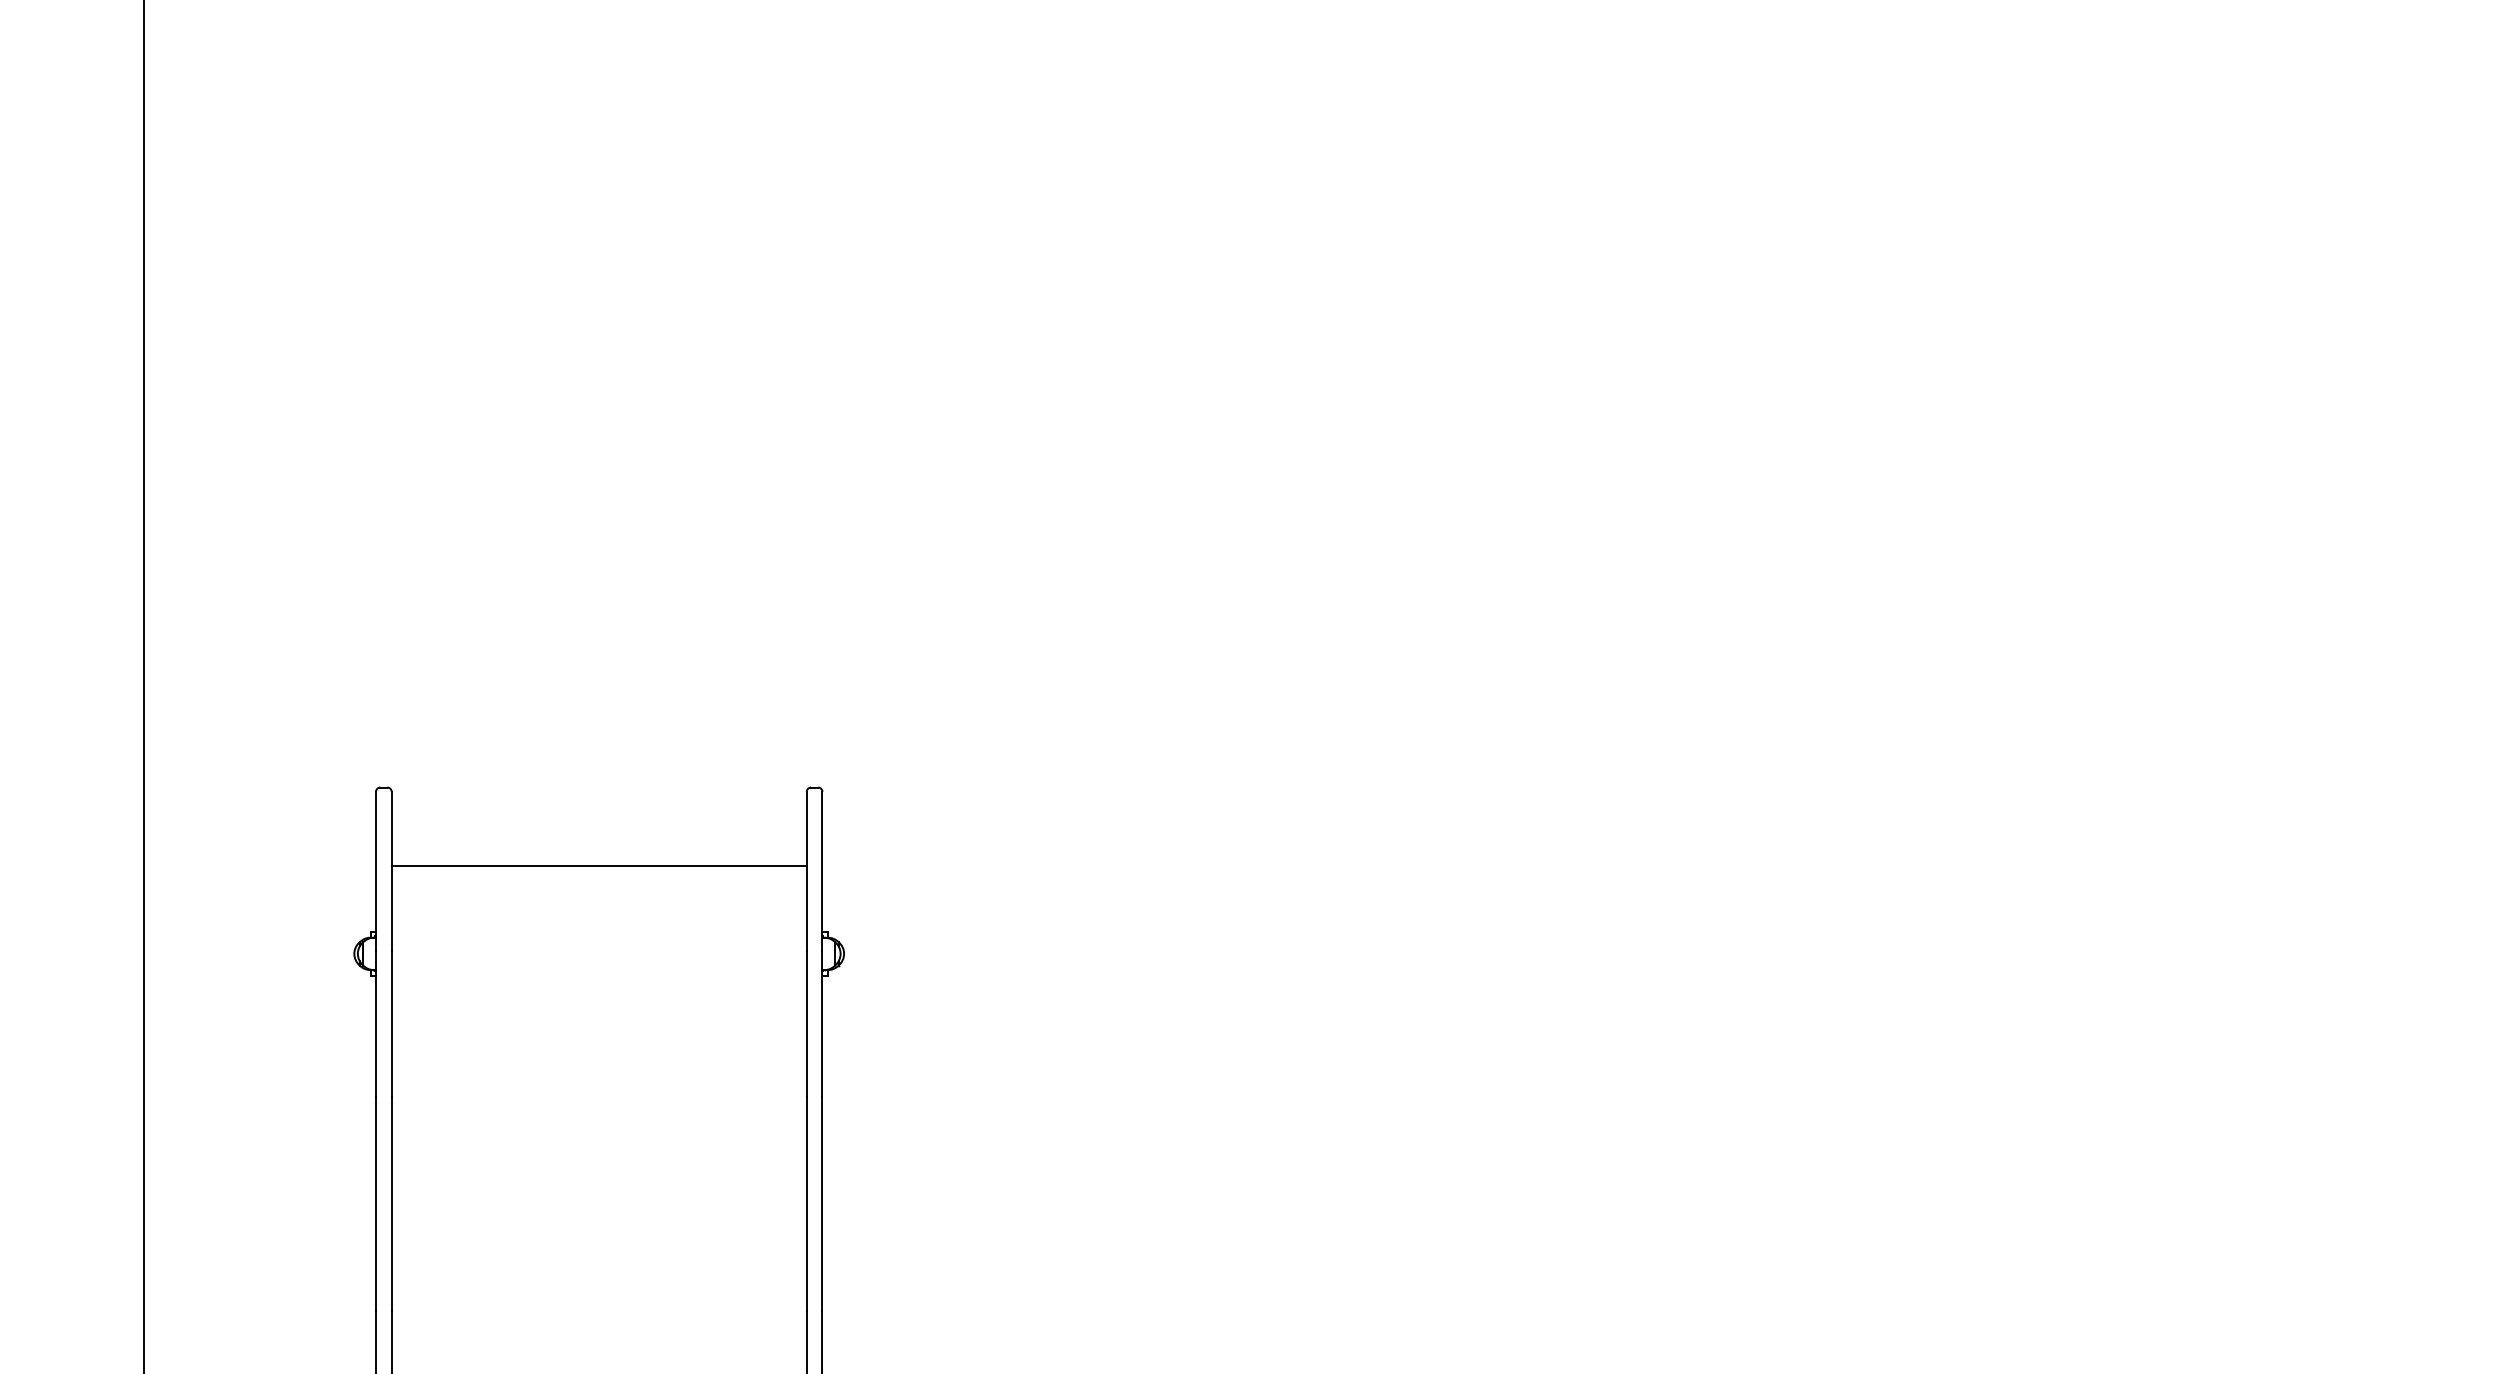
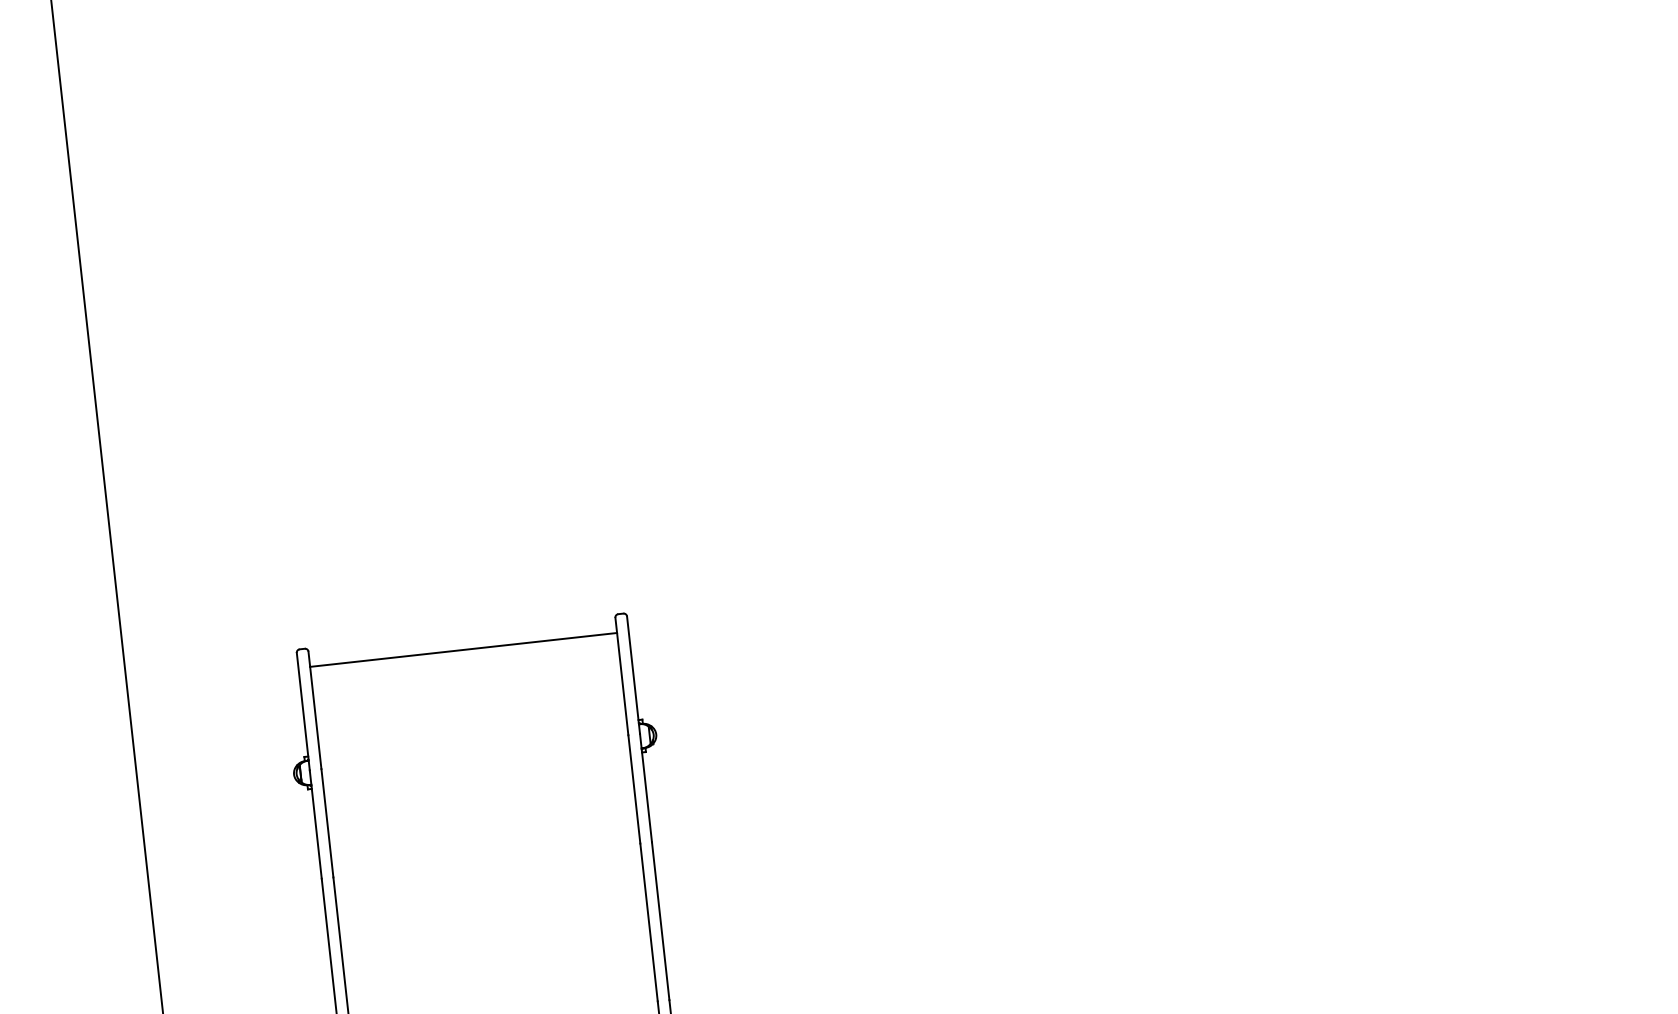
line: (598, 866) -> (463, 650), moved

